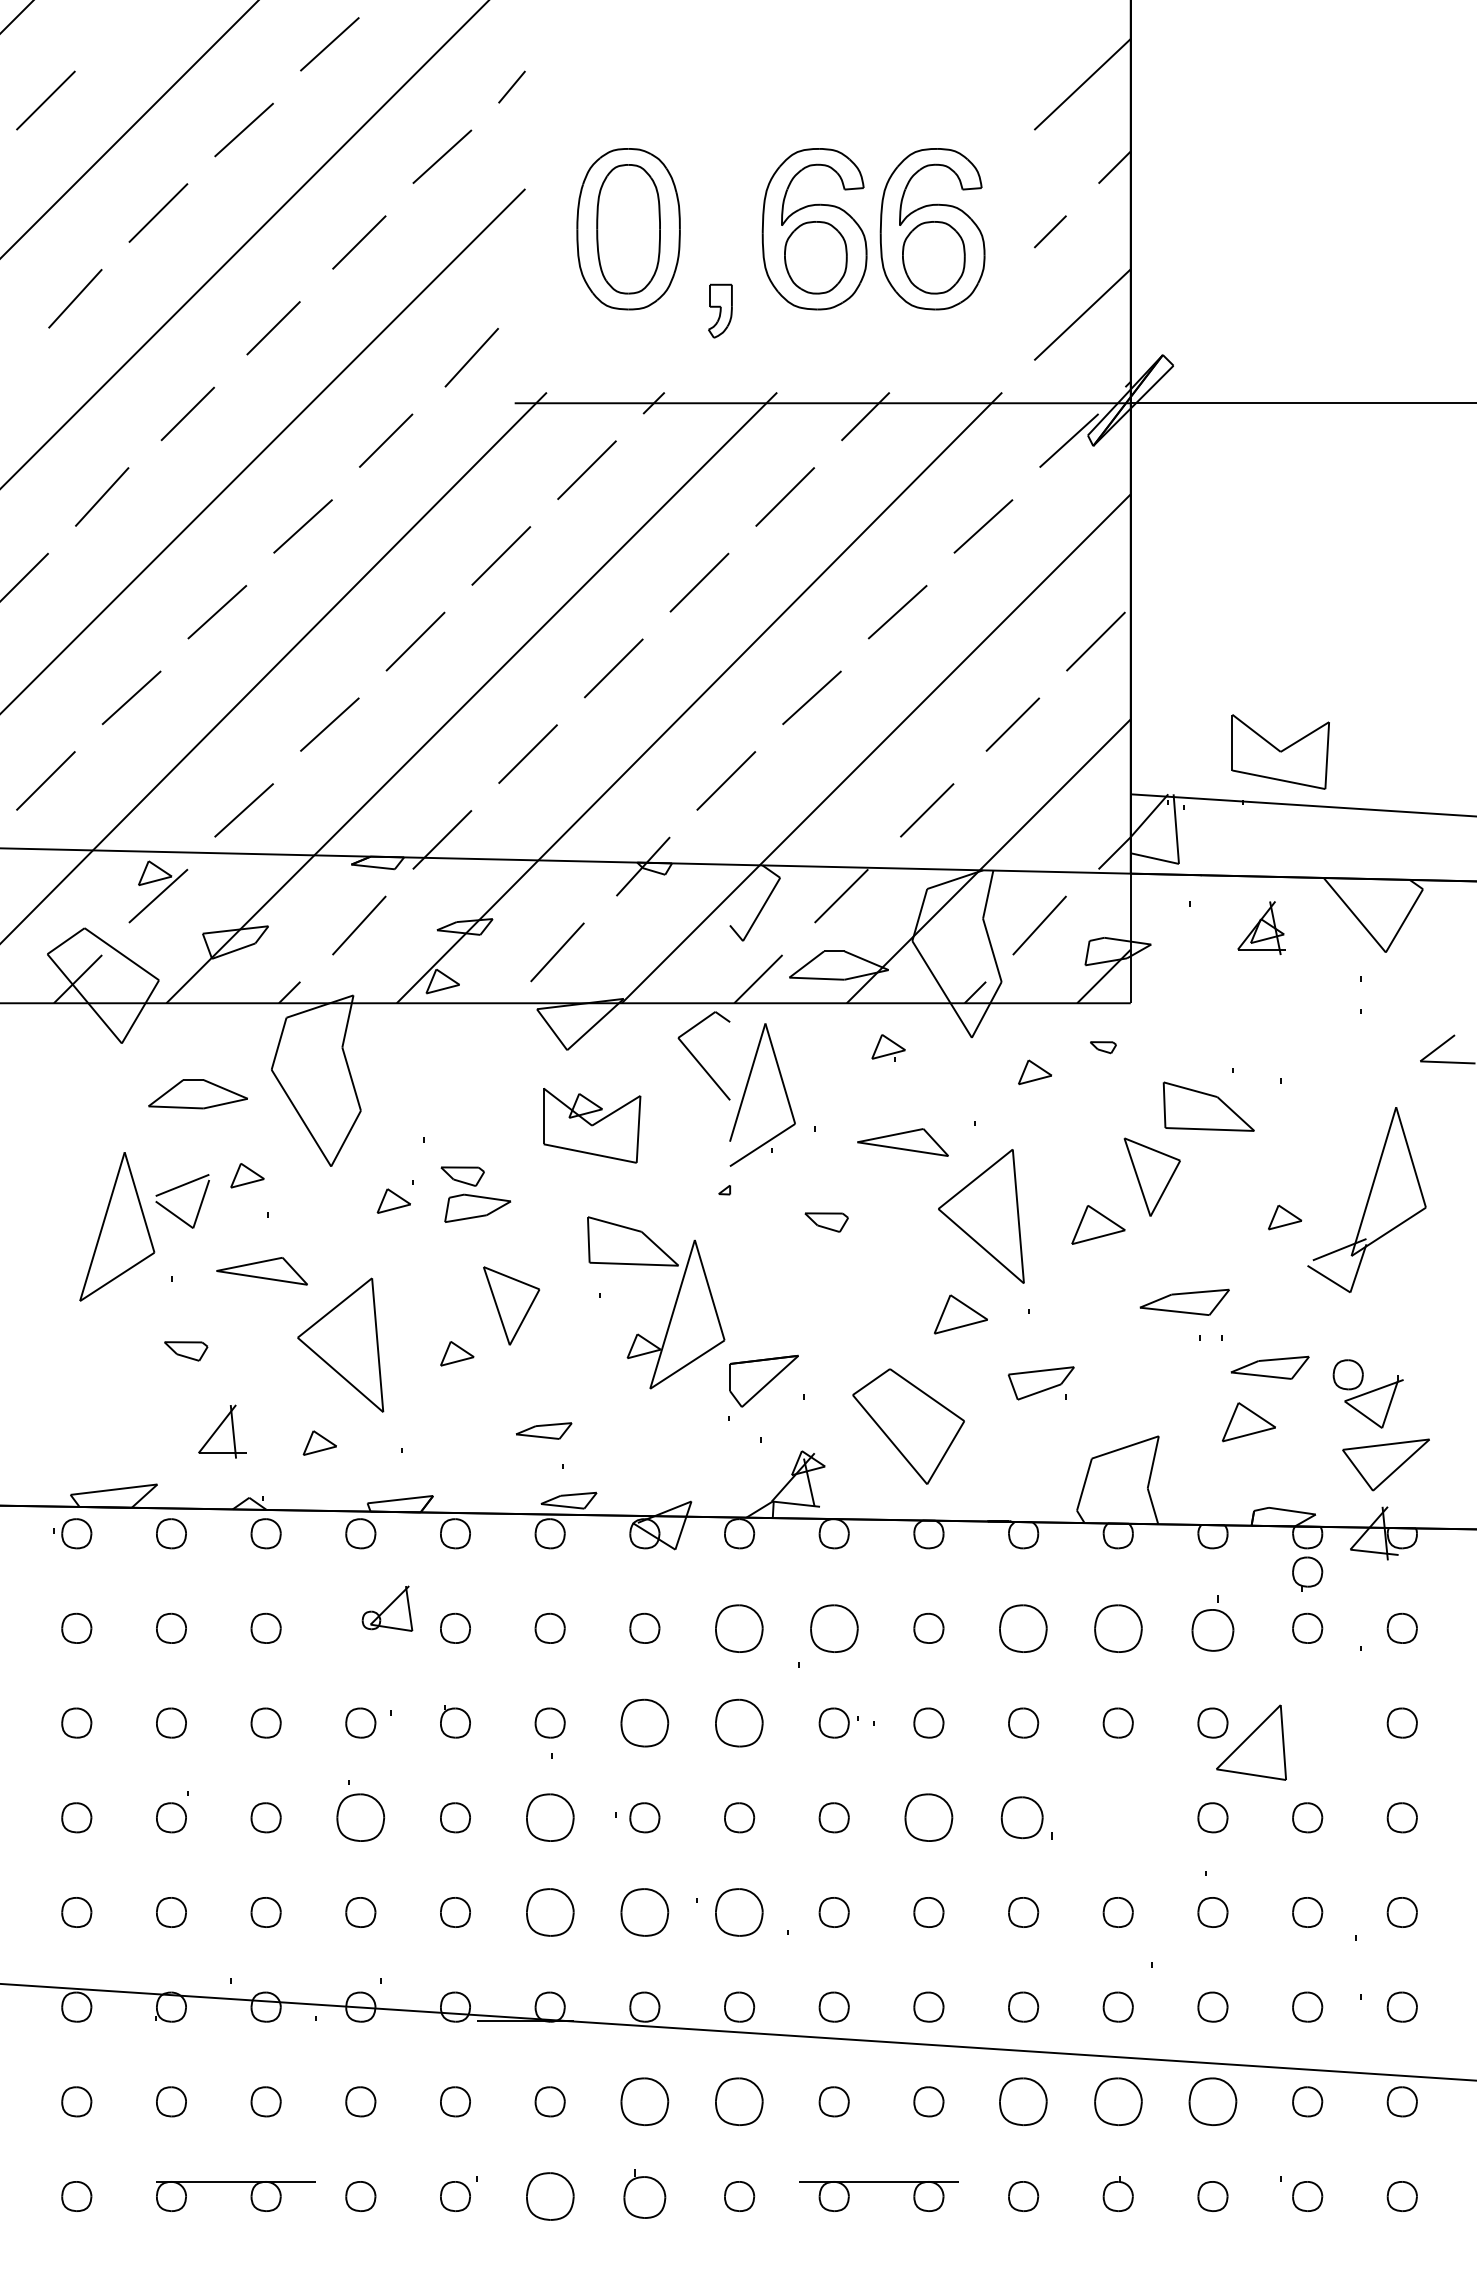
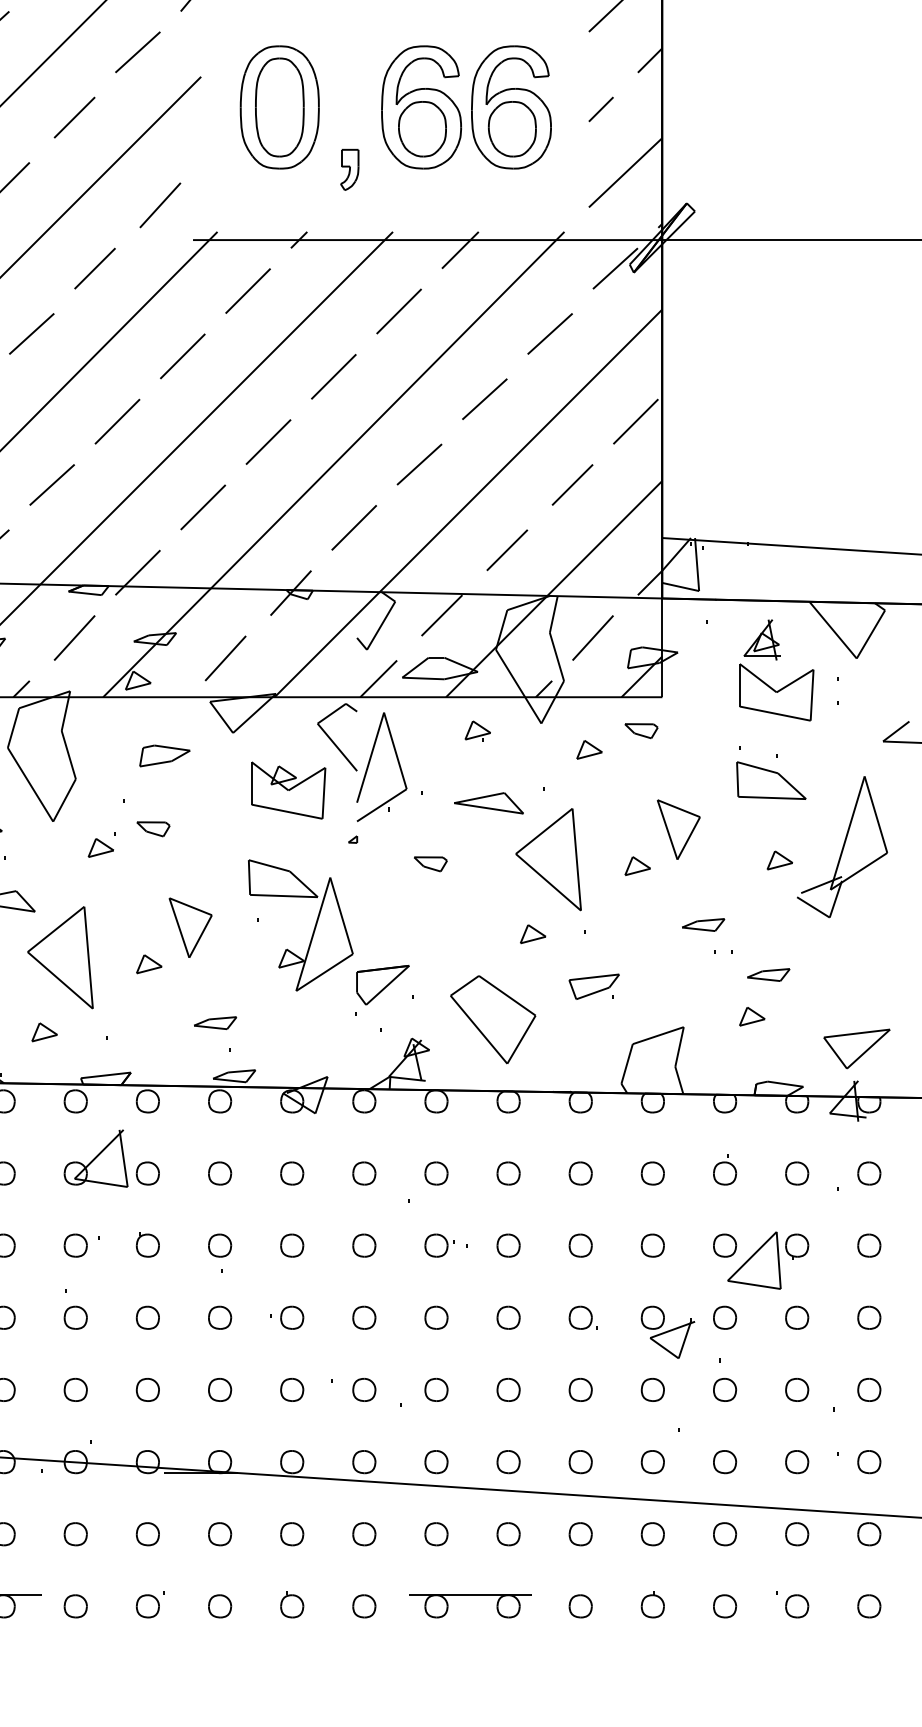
part: (1280, 751) -> (776, 692), moved
part: (1103, 1047) -> (641, 730), size x1.67
part: (1208, 1106) -> (771, 780), moved
part: (592, 1125) -> (288, 790), moved
part: (477, 1207) -> (164, 755), moved
part: (1098, 1224) -> (637, 865), size x0.62
part: (1184, 1301) -> (703, 924), size x0.62
part: (961, 1313) -> (533, 933), size x0.62
part: (1270, 1367) -> (768, 974), size x0.71
part: (1367, 1393) -> (667, 1332), moved
part: (1248, 1422) -> (752, 1016), size x0.62
part: (1307, 1573) -> (797, 1246), moved
part: (387, 1608) -> (96, 1158), size x1.67
part: (1212, 1623) -> (724, 1169), size x0.71
part: (739, 1627) -> (364, 1172), size x0.62
part: (833, 1627) -> (435, 1172), size x0.62
part: (1023, 1627) -> (580, 1172), size x0.62
part: (1117, 1627) -> (652, 1172), size x0.62
part: (644, 1722) -> (291, 1245), size x0.62
part: (739, 1722) -> (364, 1245), size x0.62
part: (360, 1817) -> (75, 1317), size x0.62
part: (549, 1817) -> (219, 1317), size x0.62
part: (928, 1817) -> (508, 1317), size x0.62
part: (1026, 1817) -> (582, 1317), size x0.71
part: (549, 1912) -> (219, 1389), size x0.62
part: (644, 1912) -> (291, 1389), size x0.62
part: (739, 1912) -> (364, 1389), size x0.62
part: (644, 2101) -> (291, 1533), size x0.62
part: (739, 2101) -> (364, 1533), size x0.62
part: (1023, 2101) -> (580, 1533), size x0.62
part: (1117, 2101) -> (652, 1533), size x0.62
part: (1212, 2101) -> (724, 1533), size x0.62
part: (644, 2193) -> (291, 1604), size x0.71
part: (549, 2196) -> (219, 1606), size x0.62

